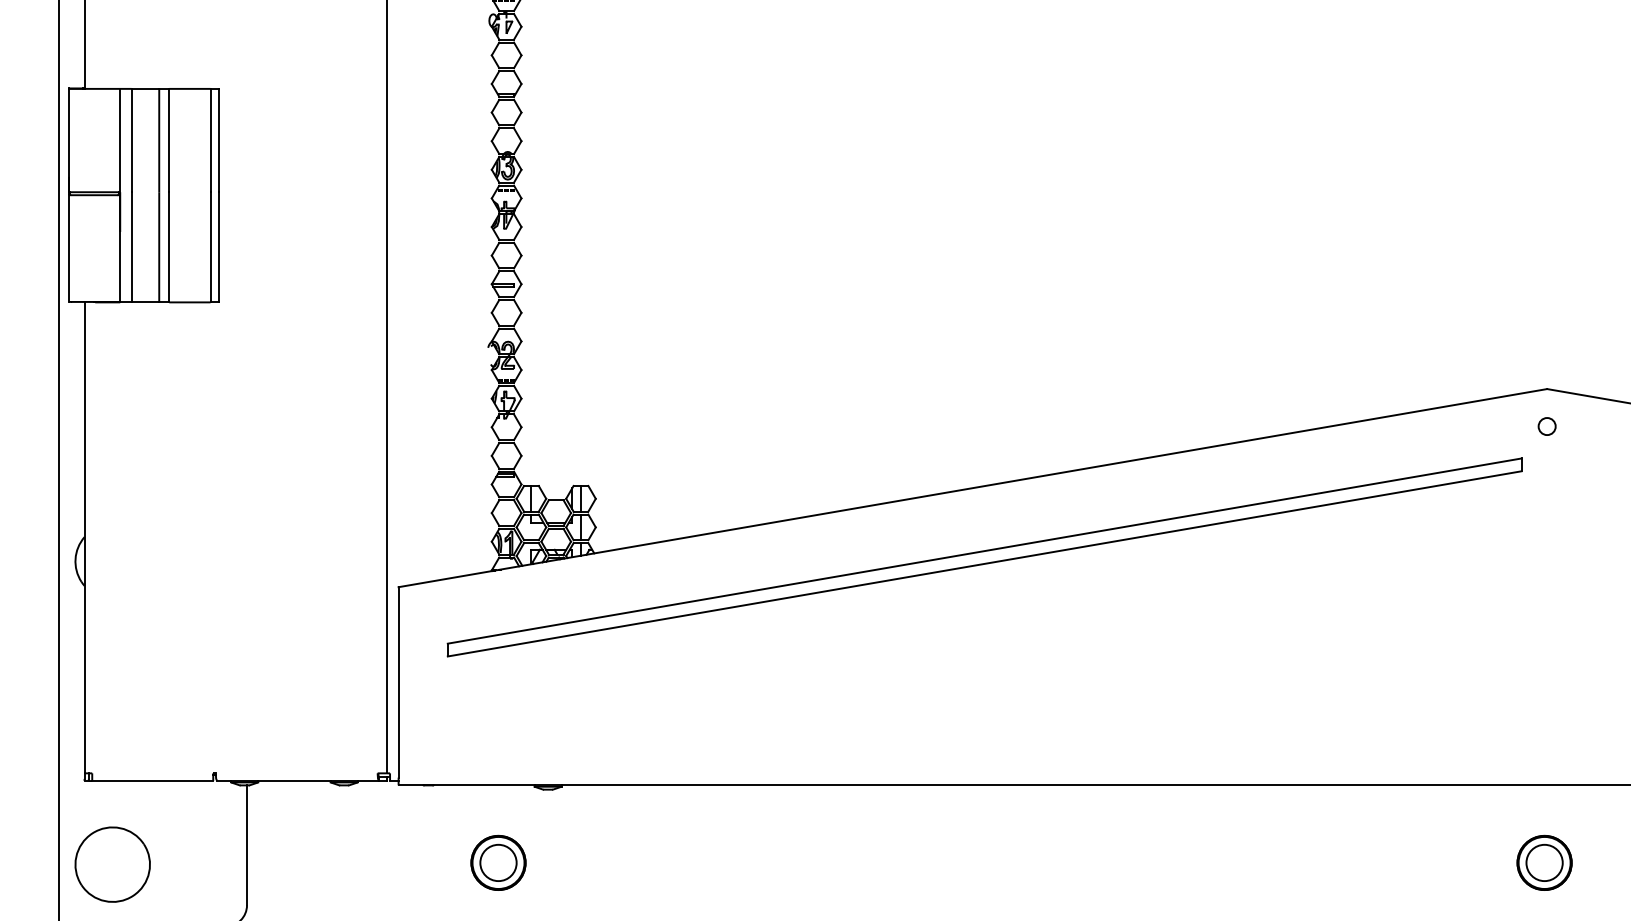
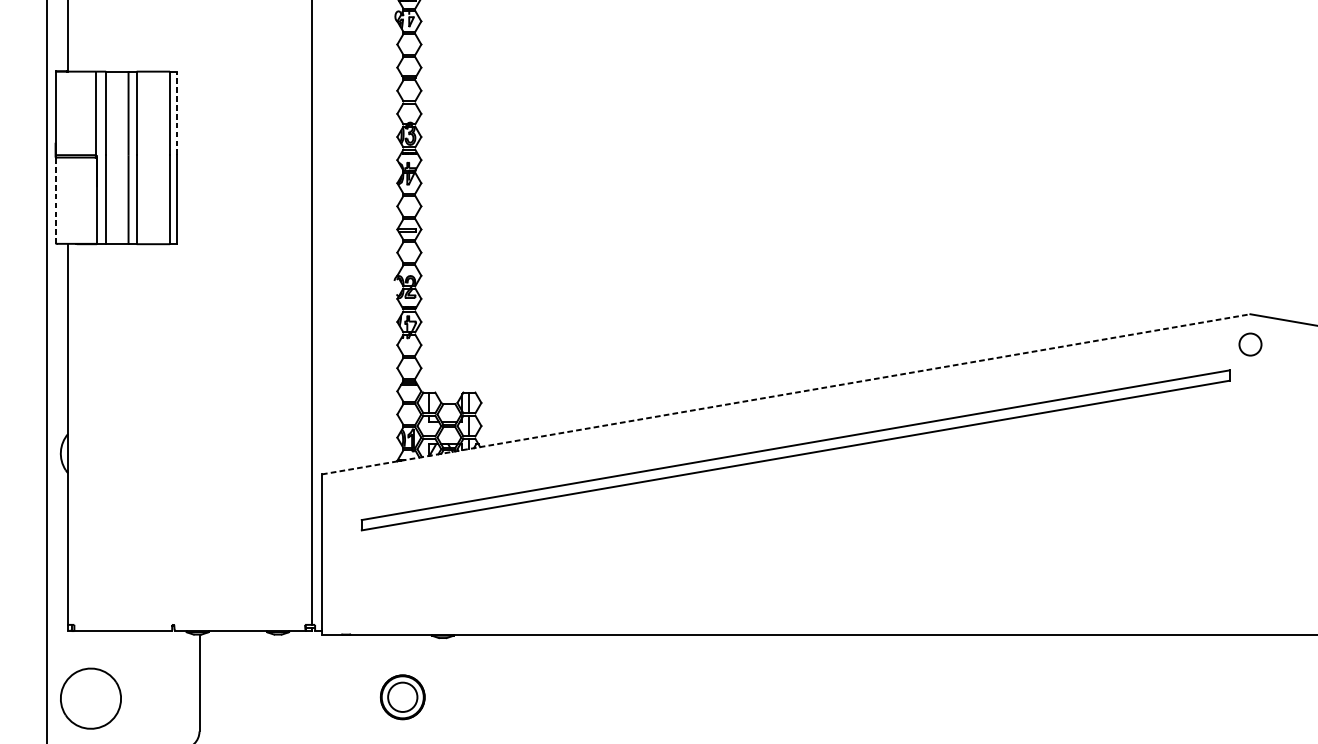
line: (219, 140) -> (177, 113), solid -> dashed
line: (68, 248) -> (55, 200), solid -> dashed
circle: (1546, 426) -> (1249, 344), size x1.6
line: (972, 488) -> (785, 394), solid -> dashed
part: (1544, 862) -> (1248, 696), removed

